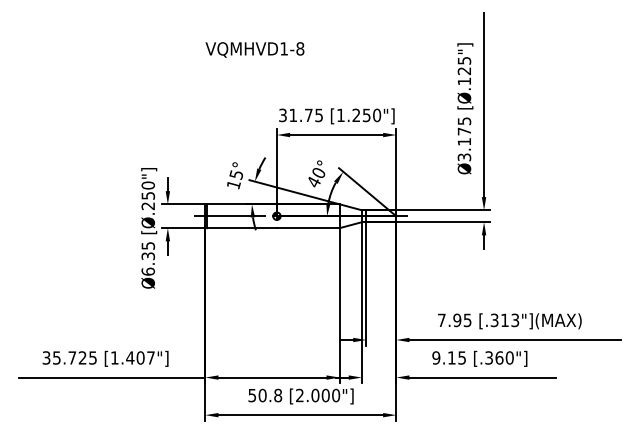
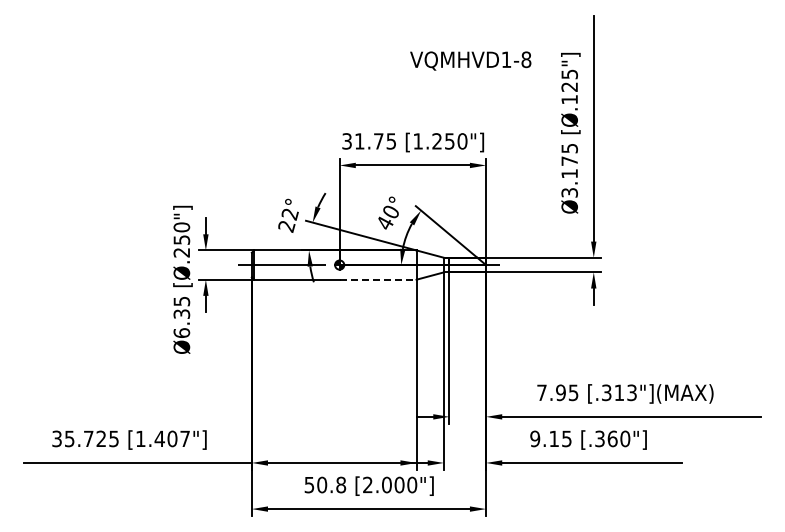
text: (254, 49) -> (470, 60), moved
text: (235, 179) -> (288, 220), 15° -> 22°
line: (308, 228) -> (378, 279), solid -> dashed

